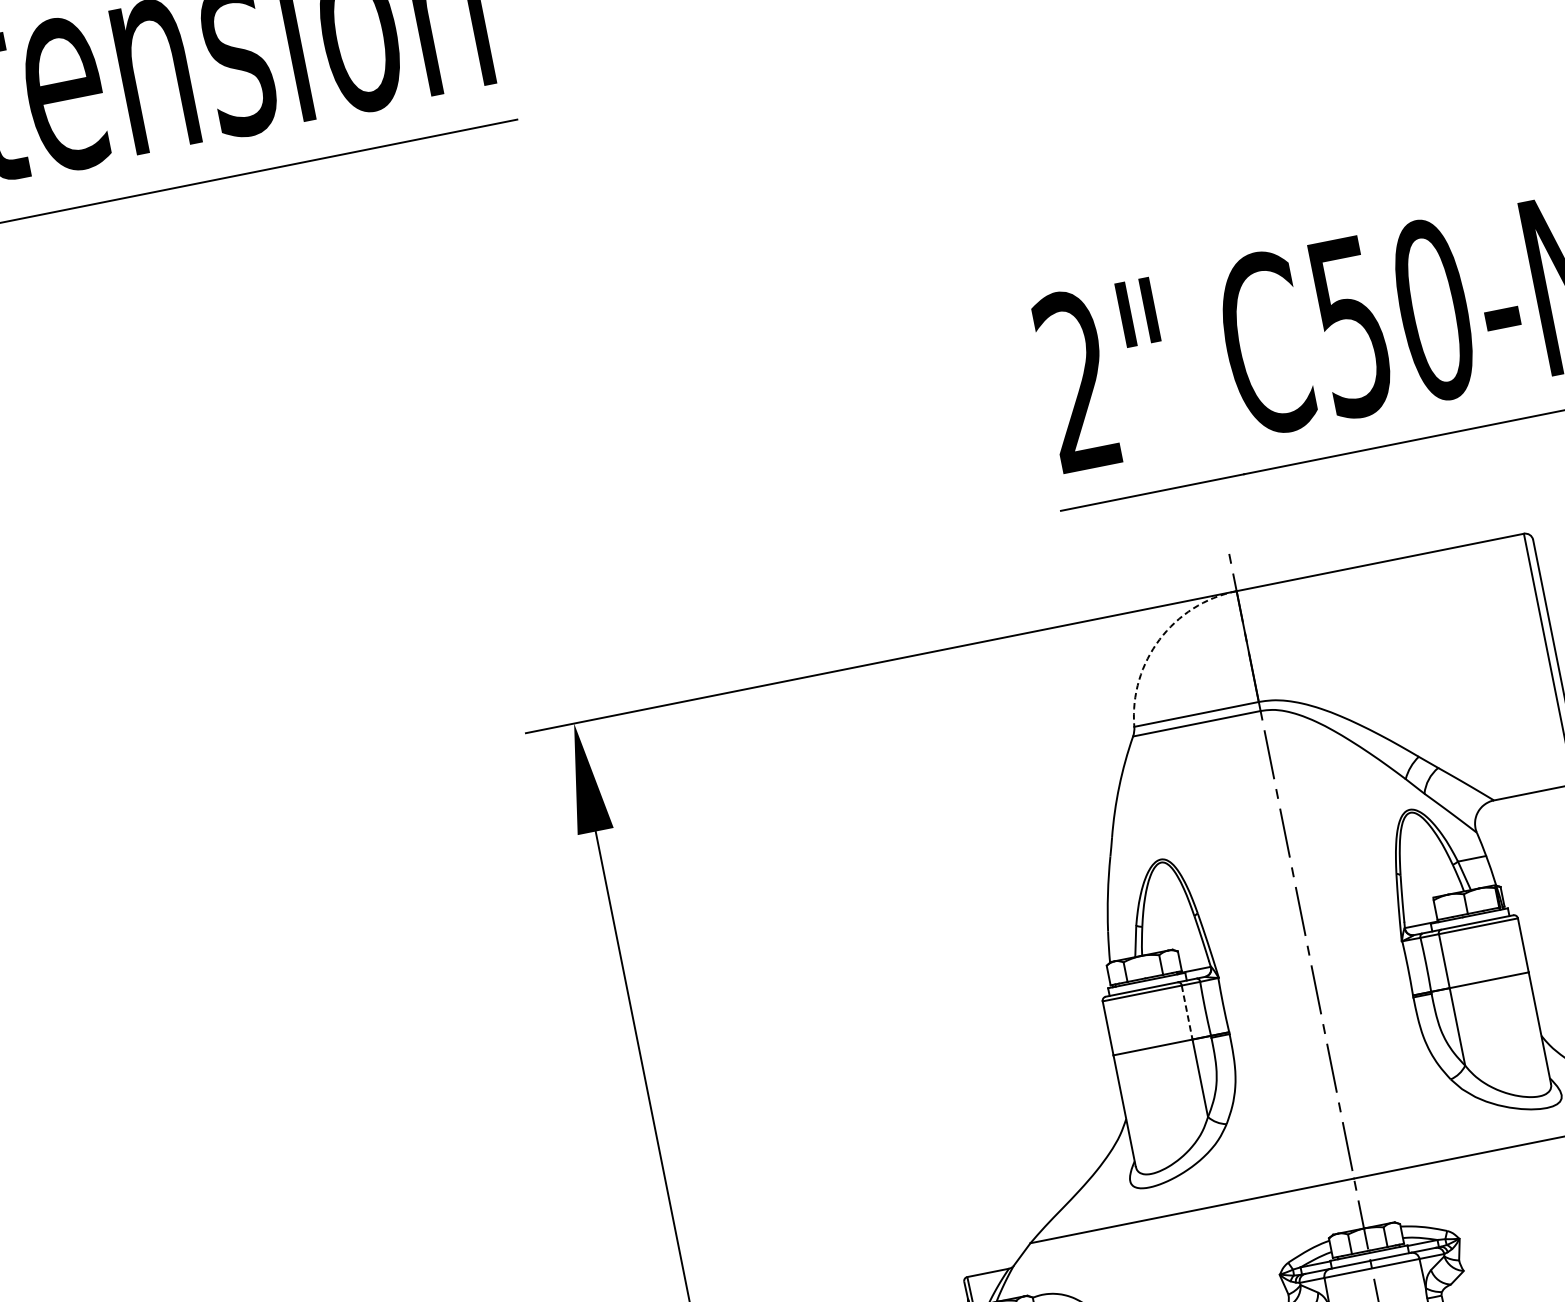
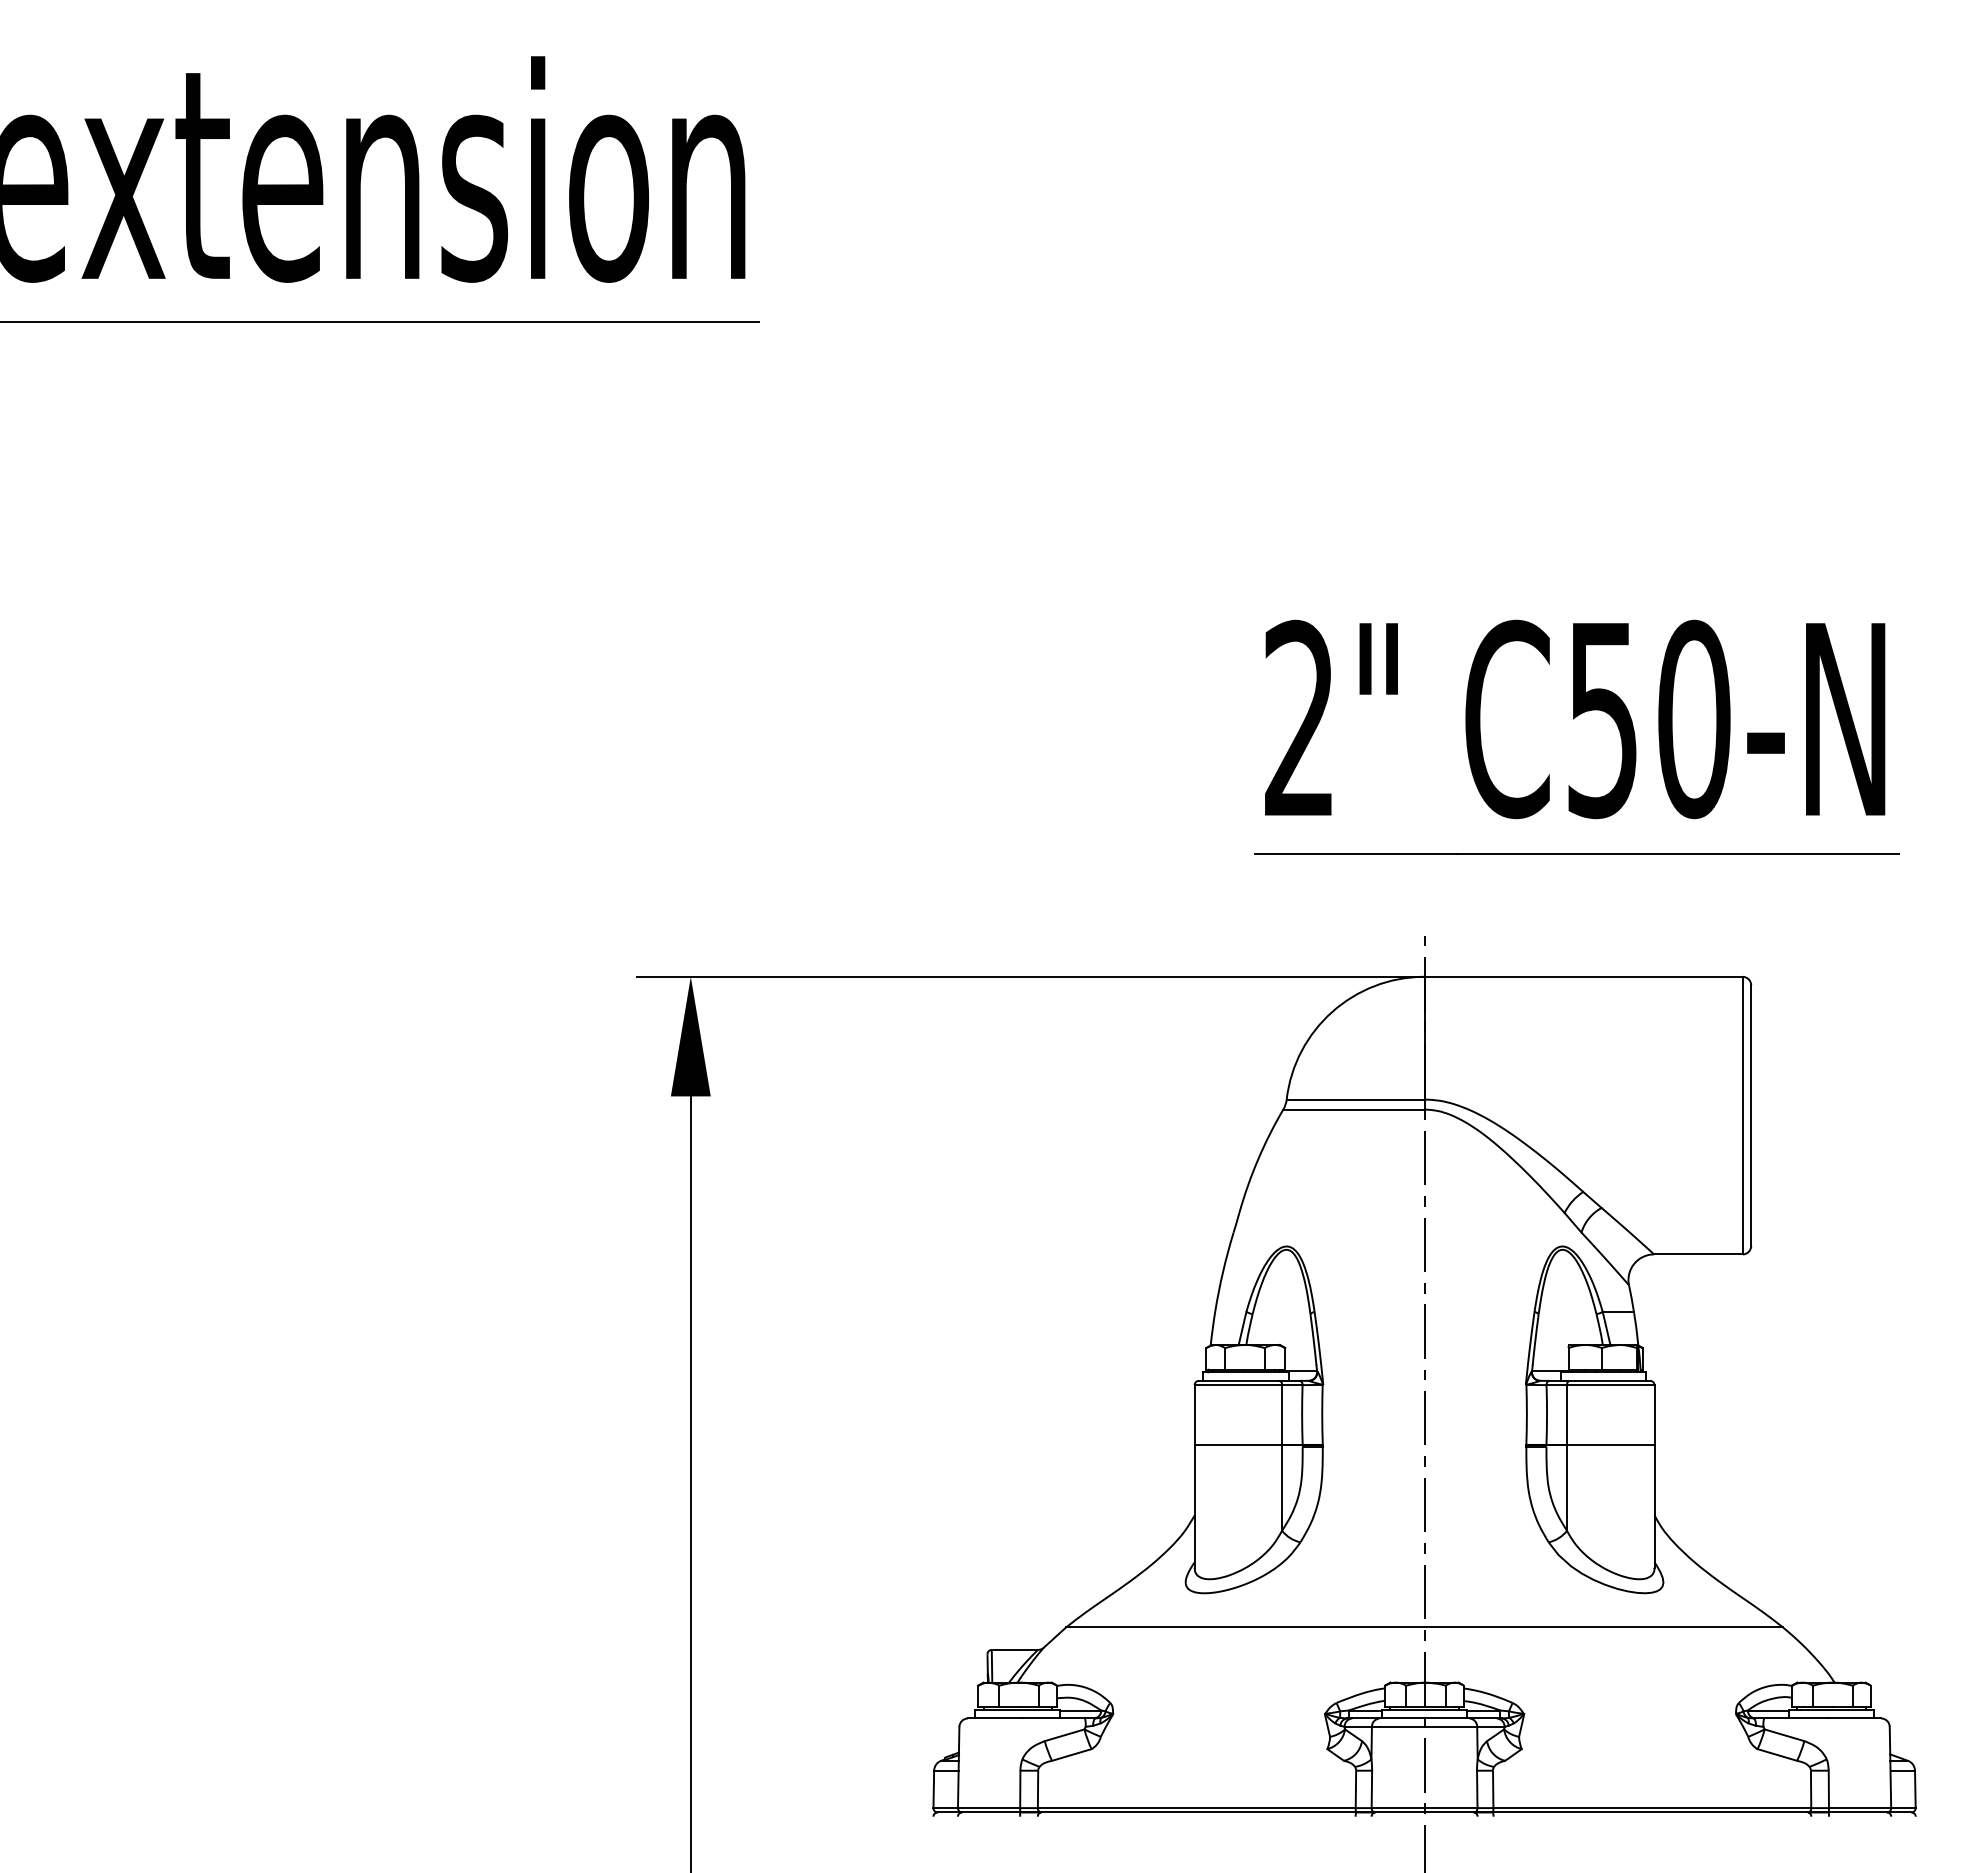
arc: (1159, 639) -> (1332, 1011), dashed -> solid
line: (1187, 1012) -> (1282, 1415), dashed -> solid

